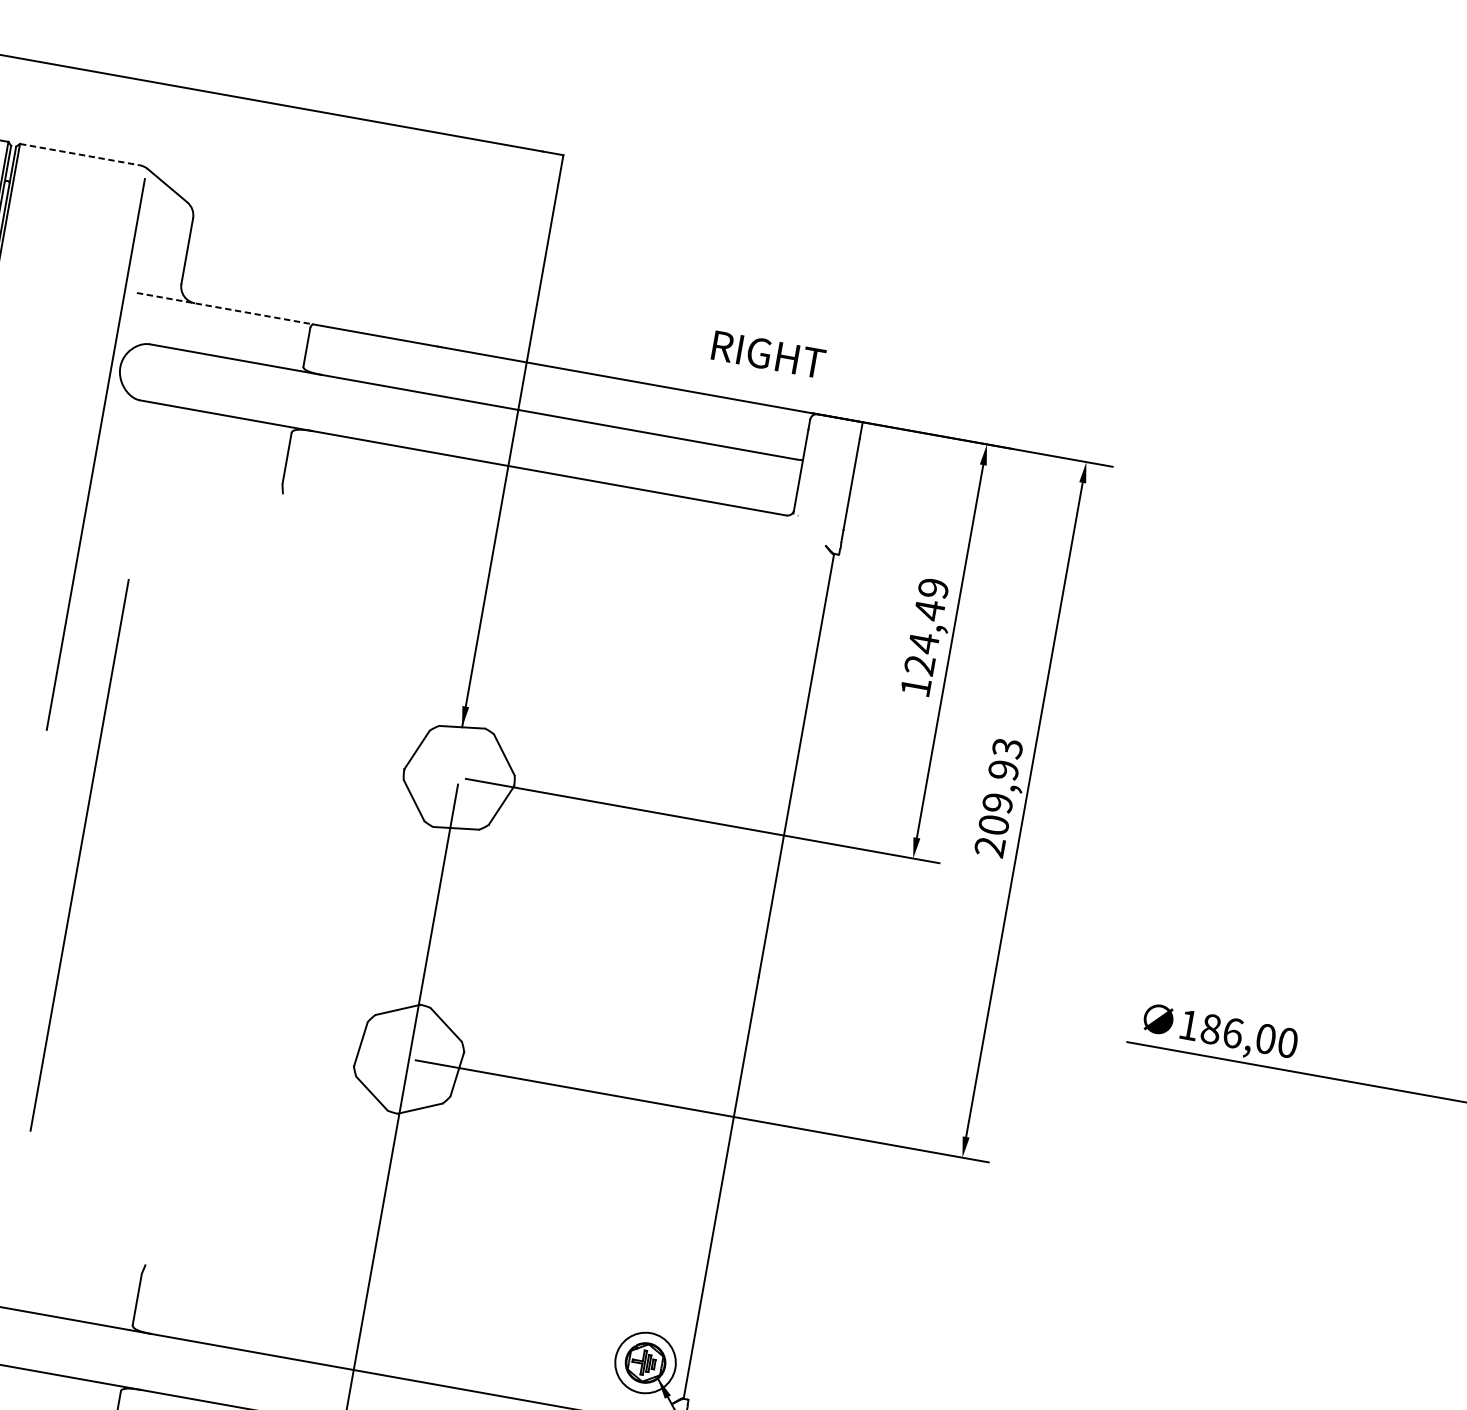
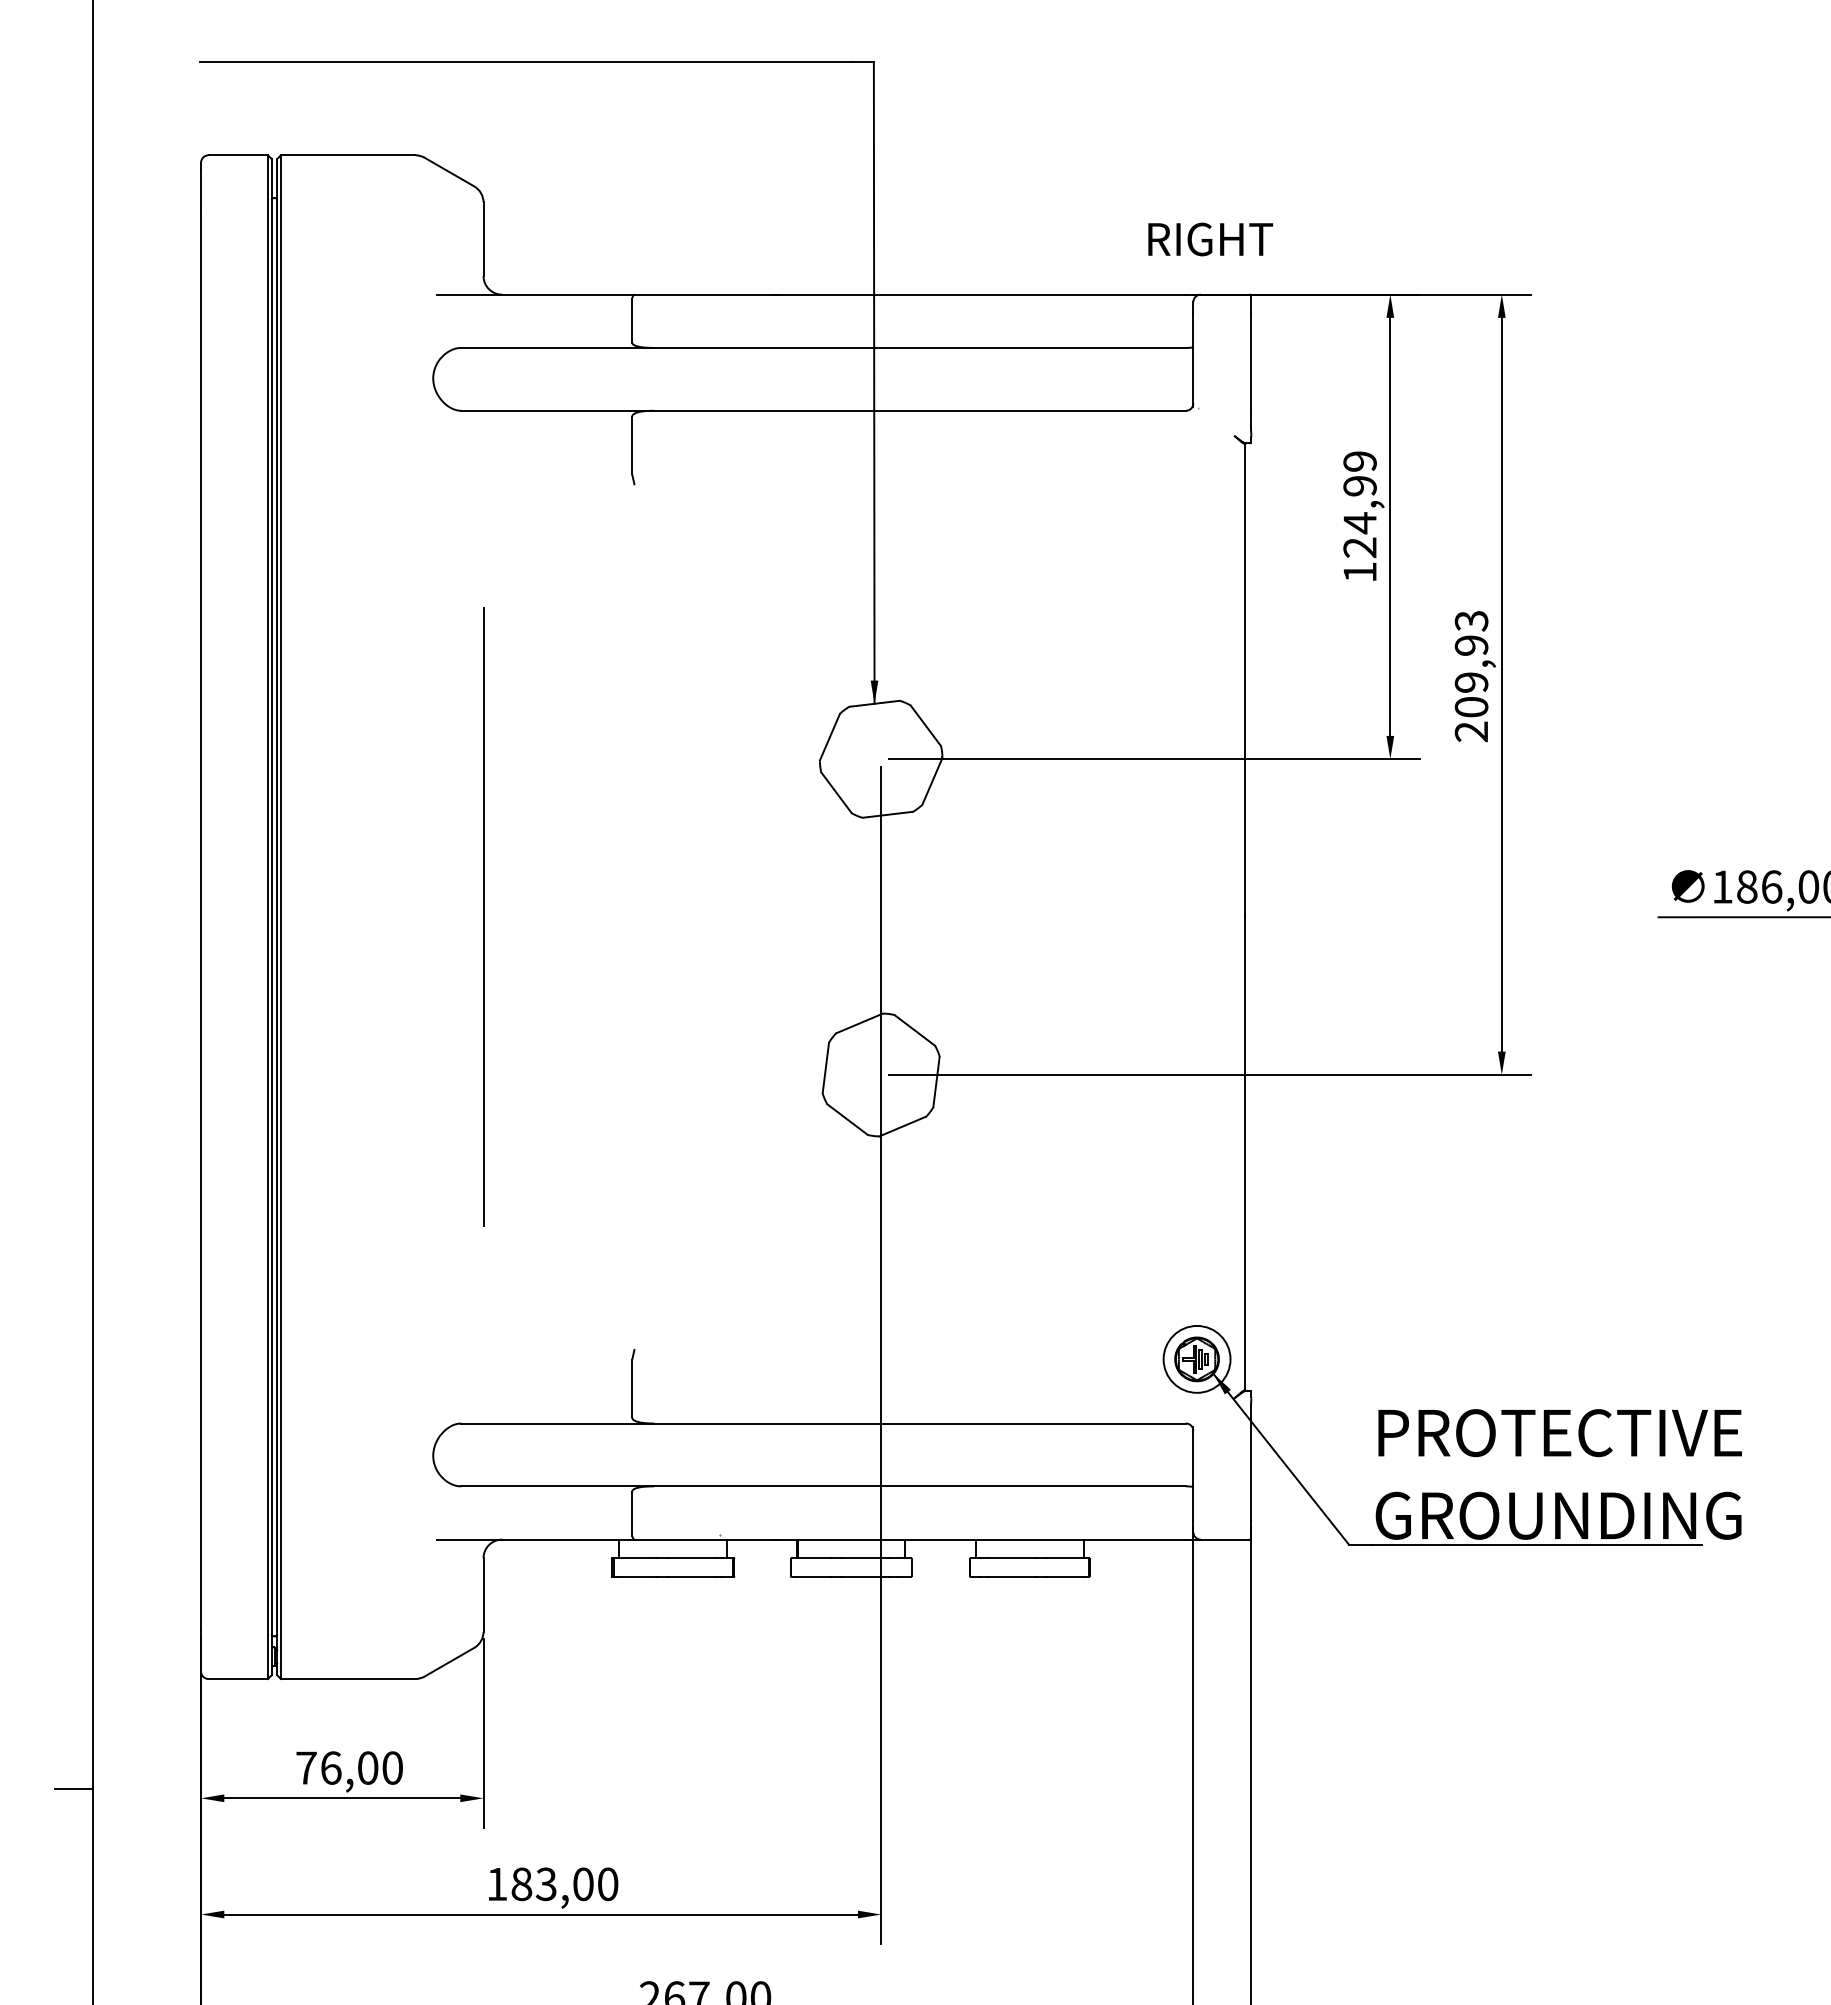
line: (80, 154) -> (348, 155), dashed -> solid
line: (224, 308) -> (535, 294), dashed -> solid
text: (768, 354) -> (1210, 239), moved
line: (95, 453) -> (423, 477), removed
text: (929, 610) -> (1359, 486), 124,49 -> 124,99

